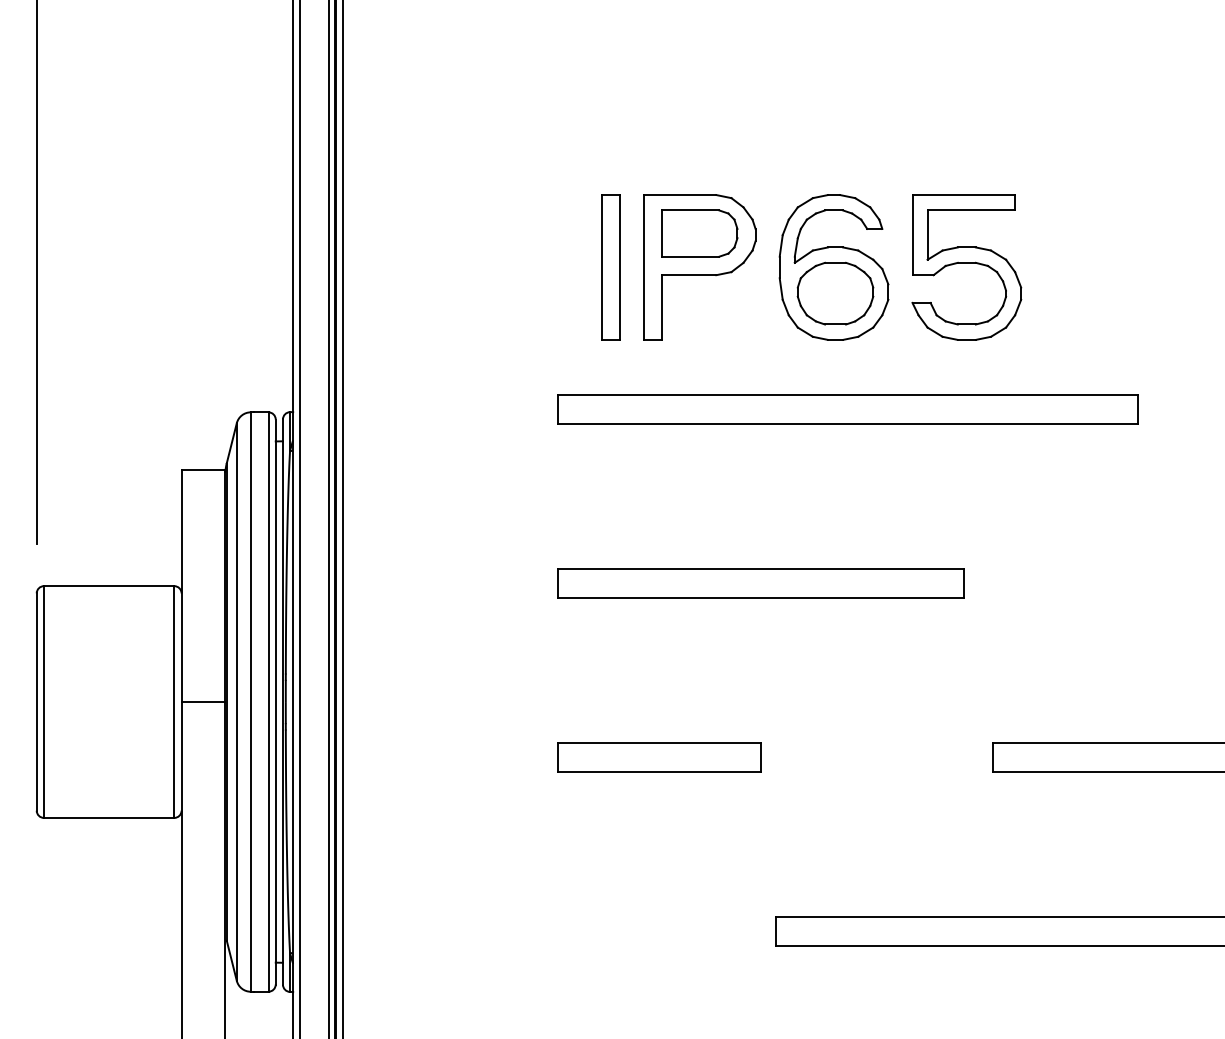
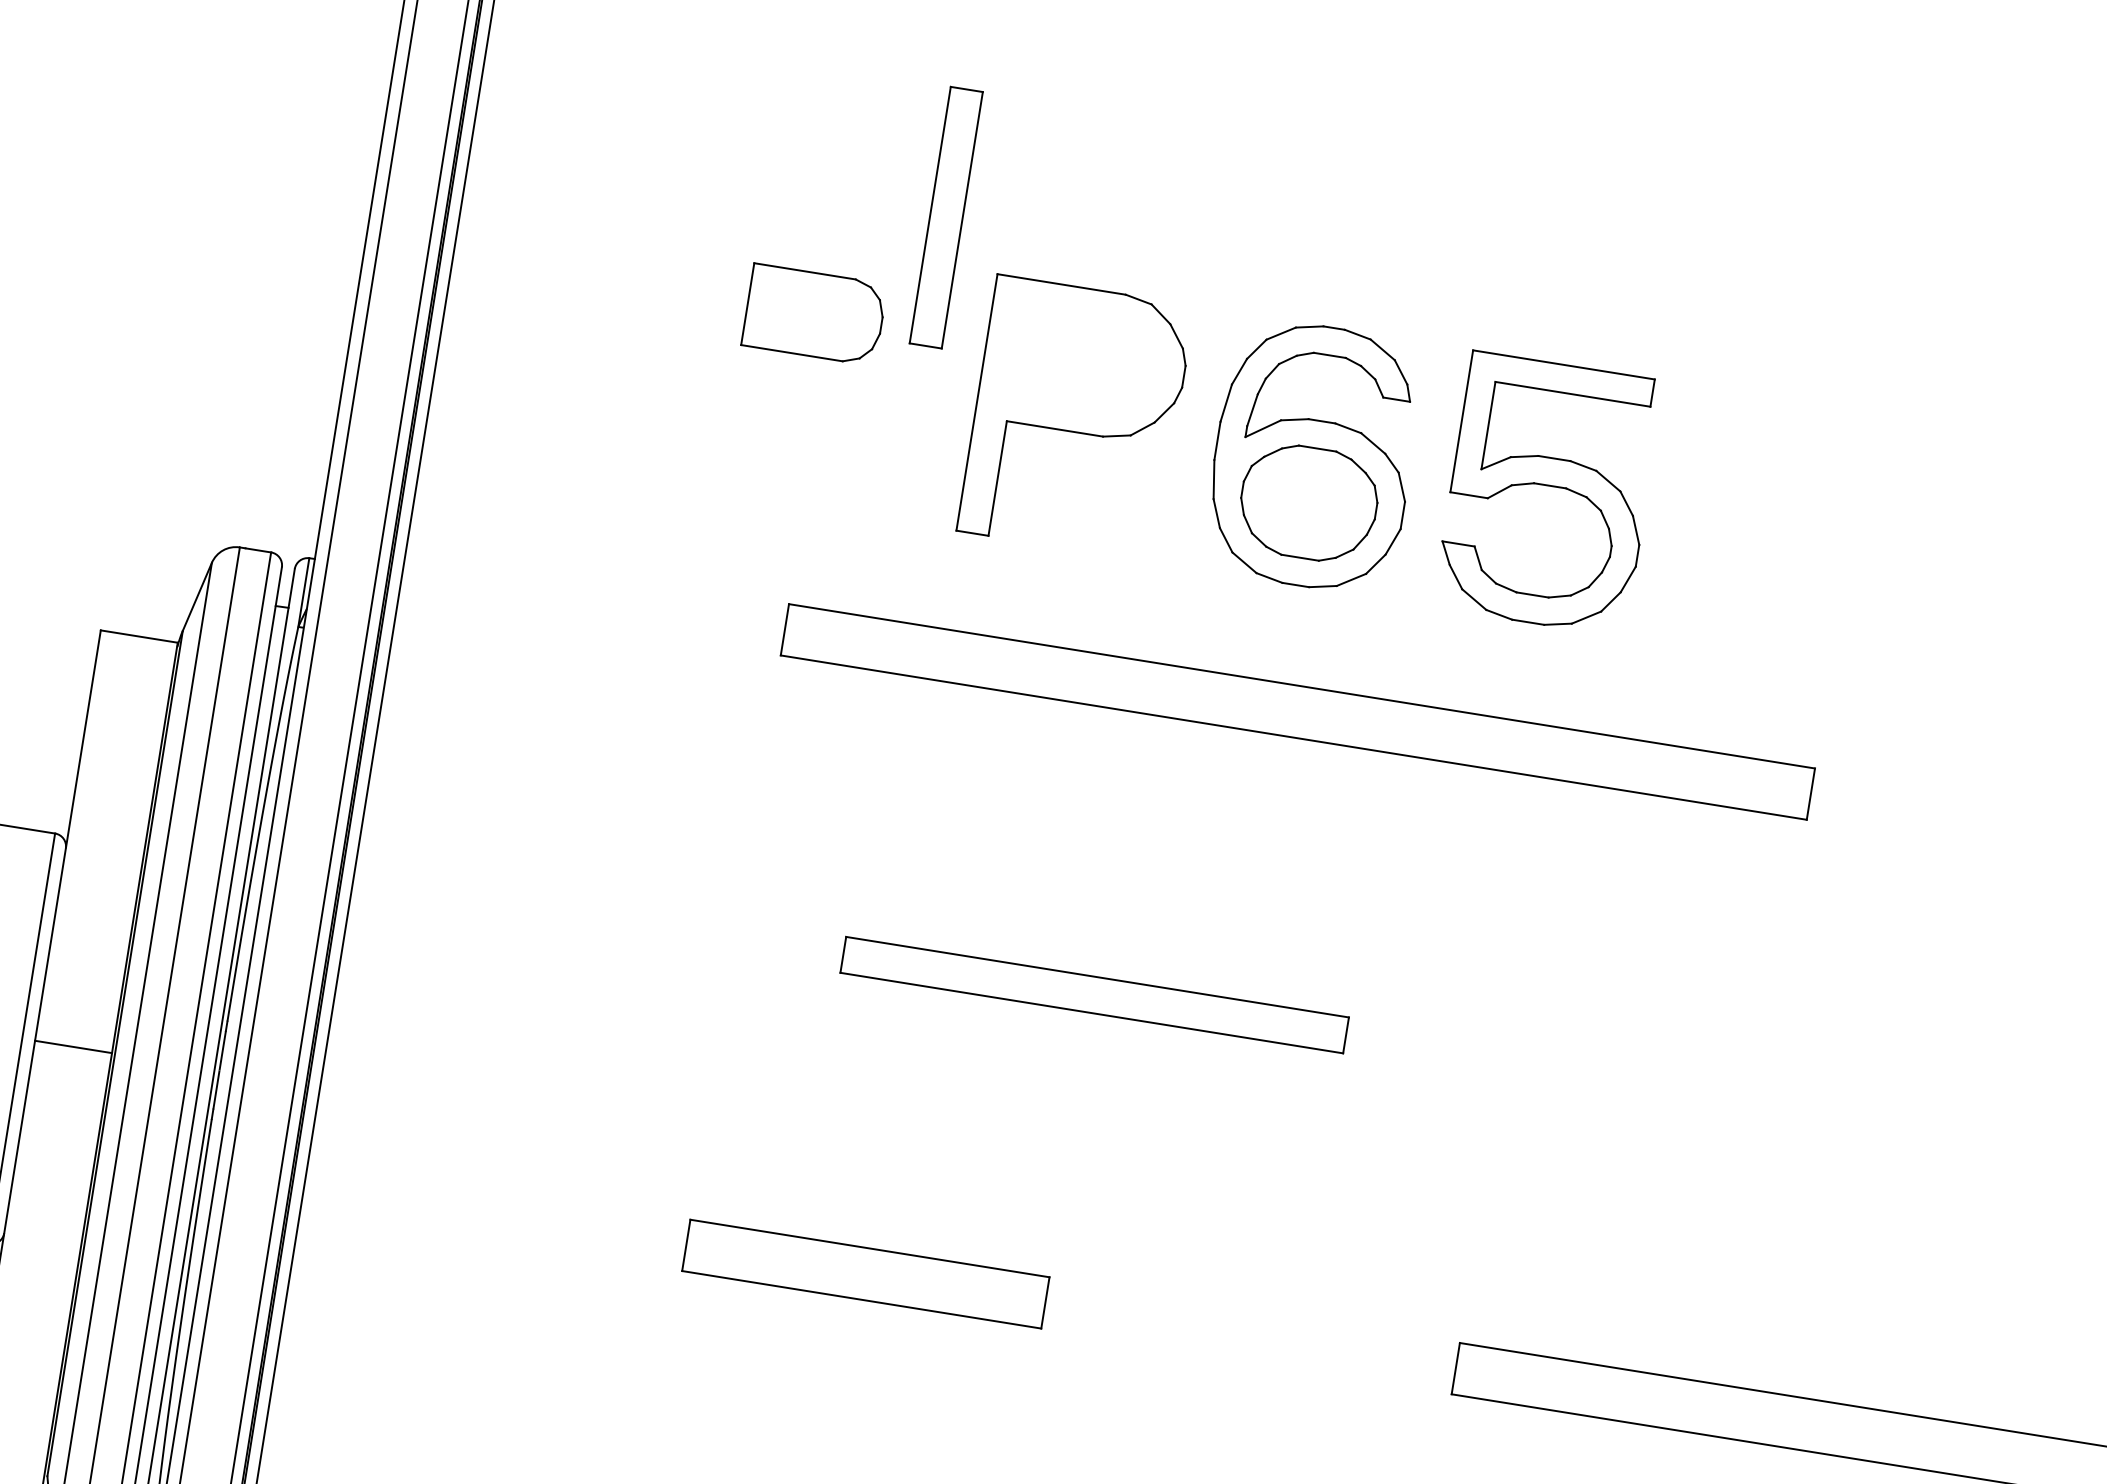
part: (699, 233) -> (814, 314), moved
part: (610, 267) -> (945, 217), moved
part: (760, 583) -> (1093, 995), size x0.7

